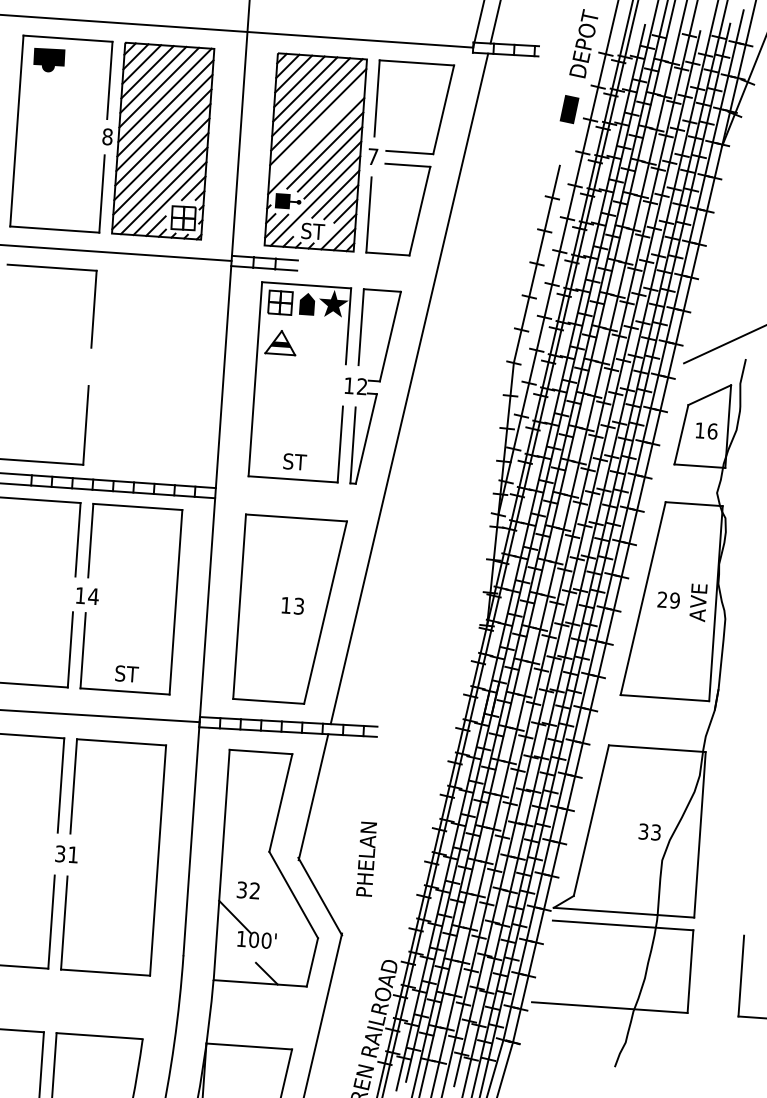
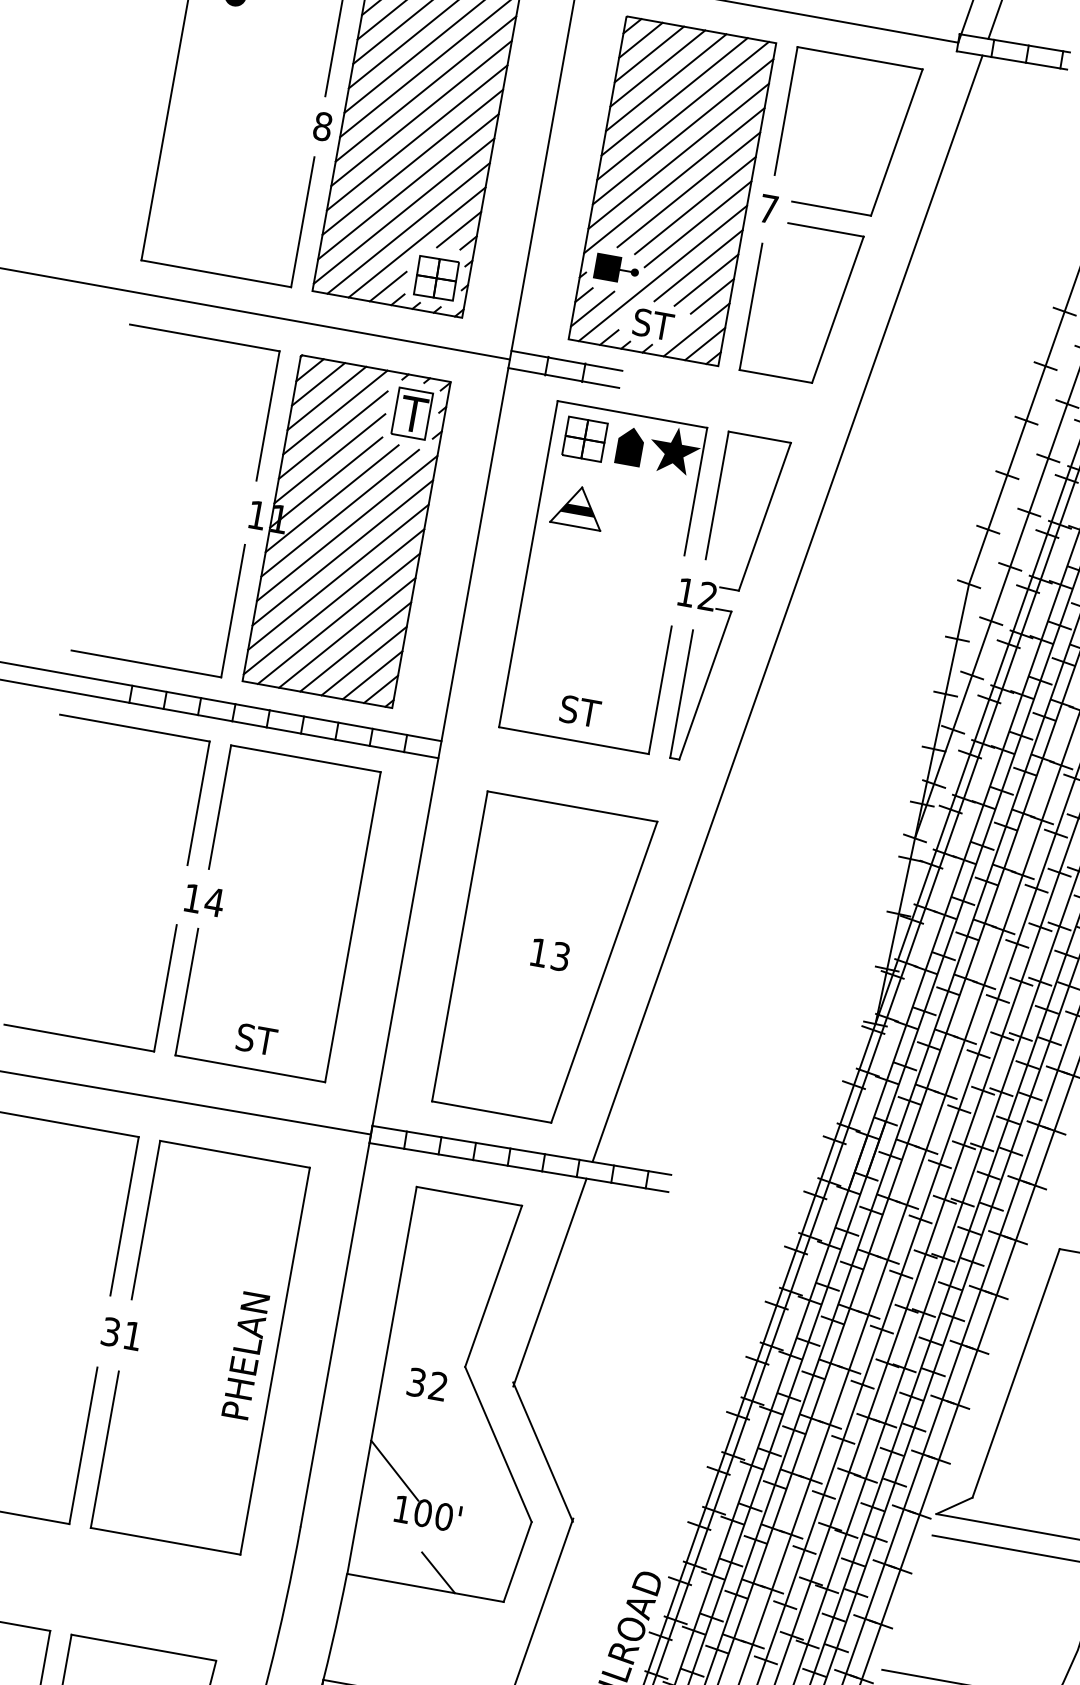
line: (317, 131) -> (679, 156), added
part: (144, 371) -> (342, 530), added
text: (366, 858) -> (245, 1354), moved
text: (247, 890) -> (425, 1384), moved

